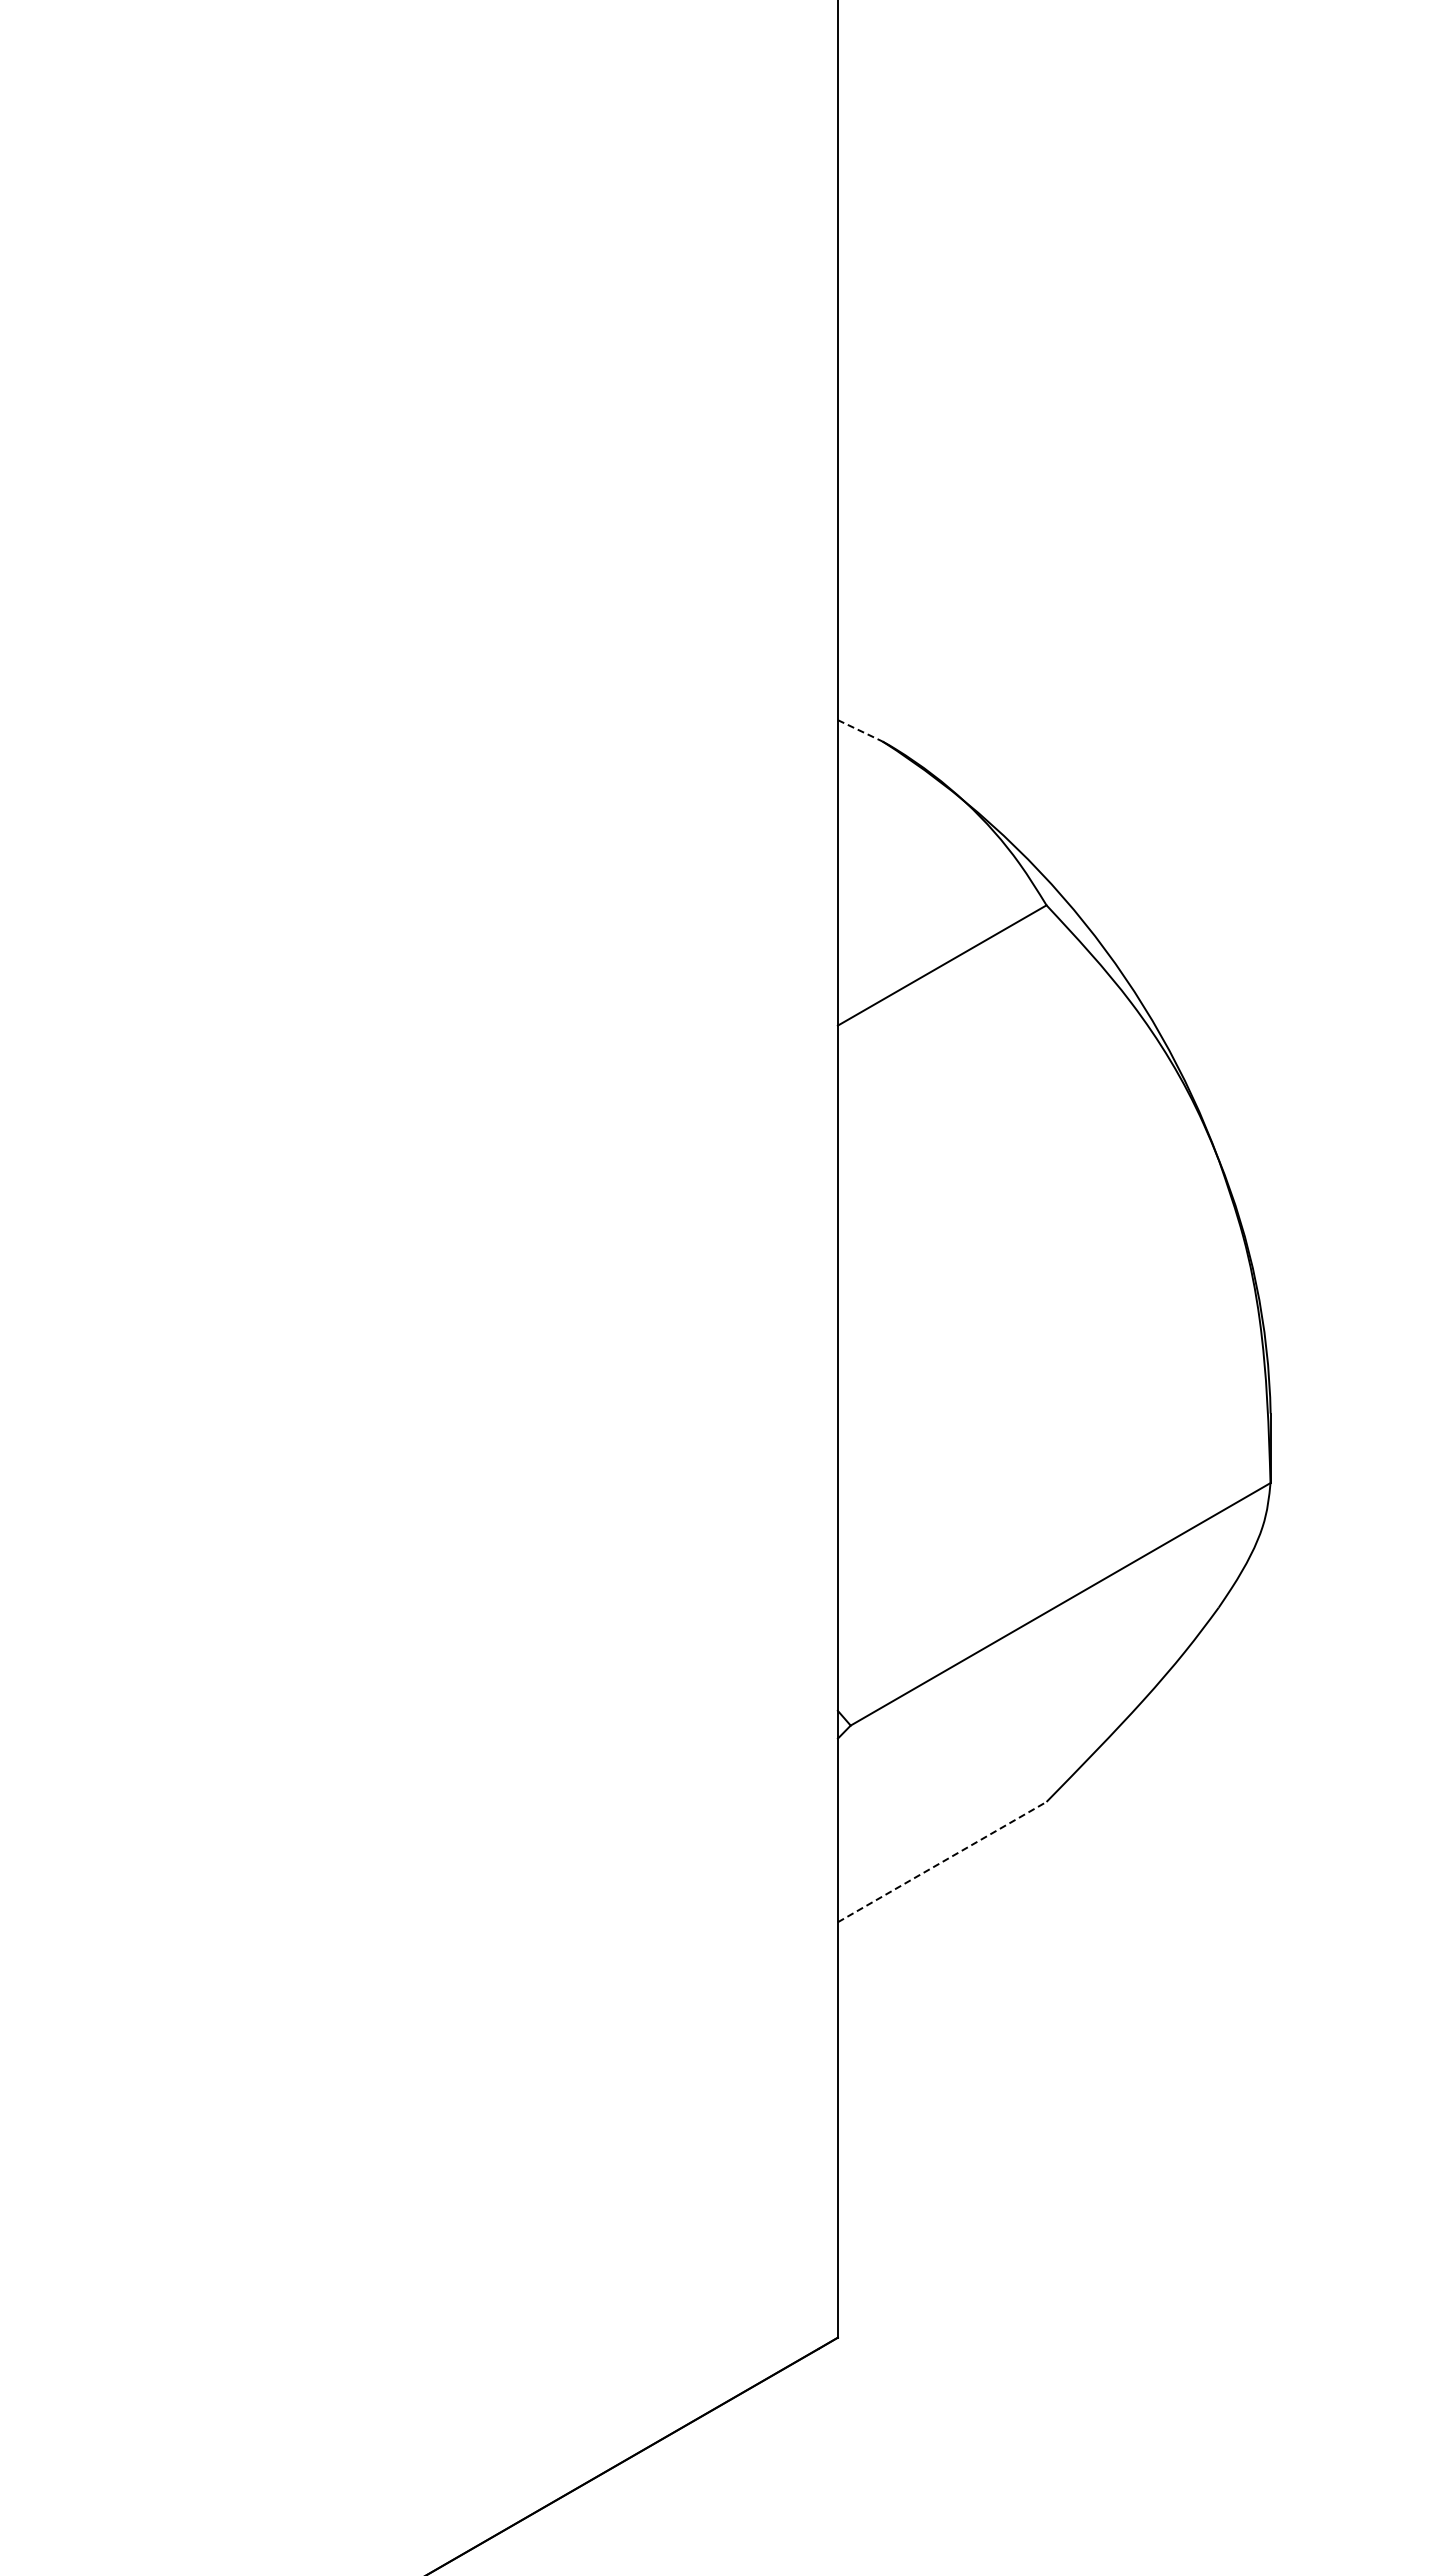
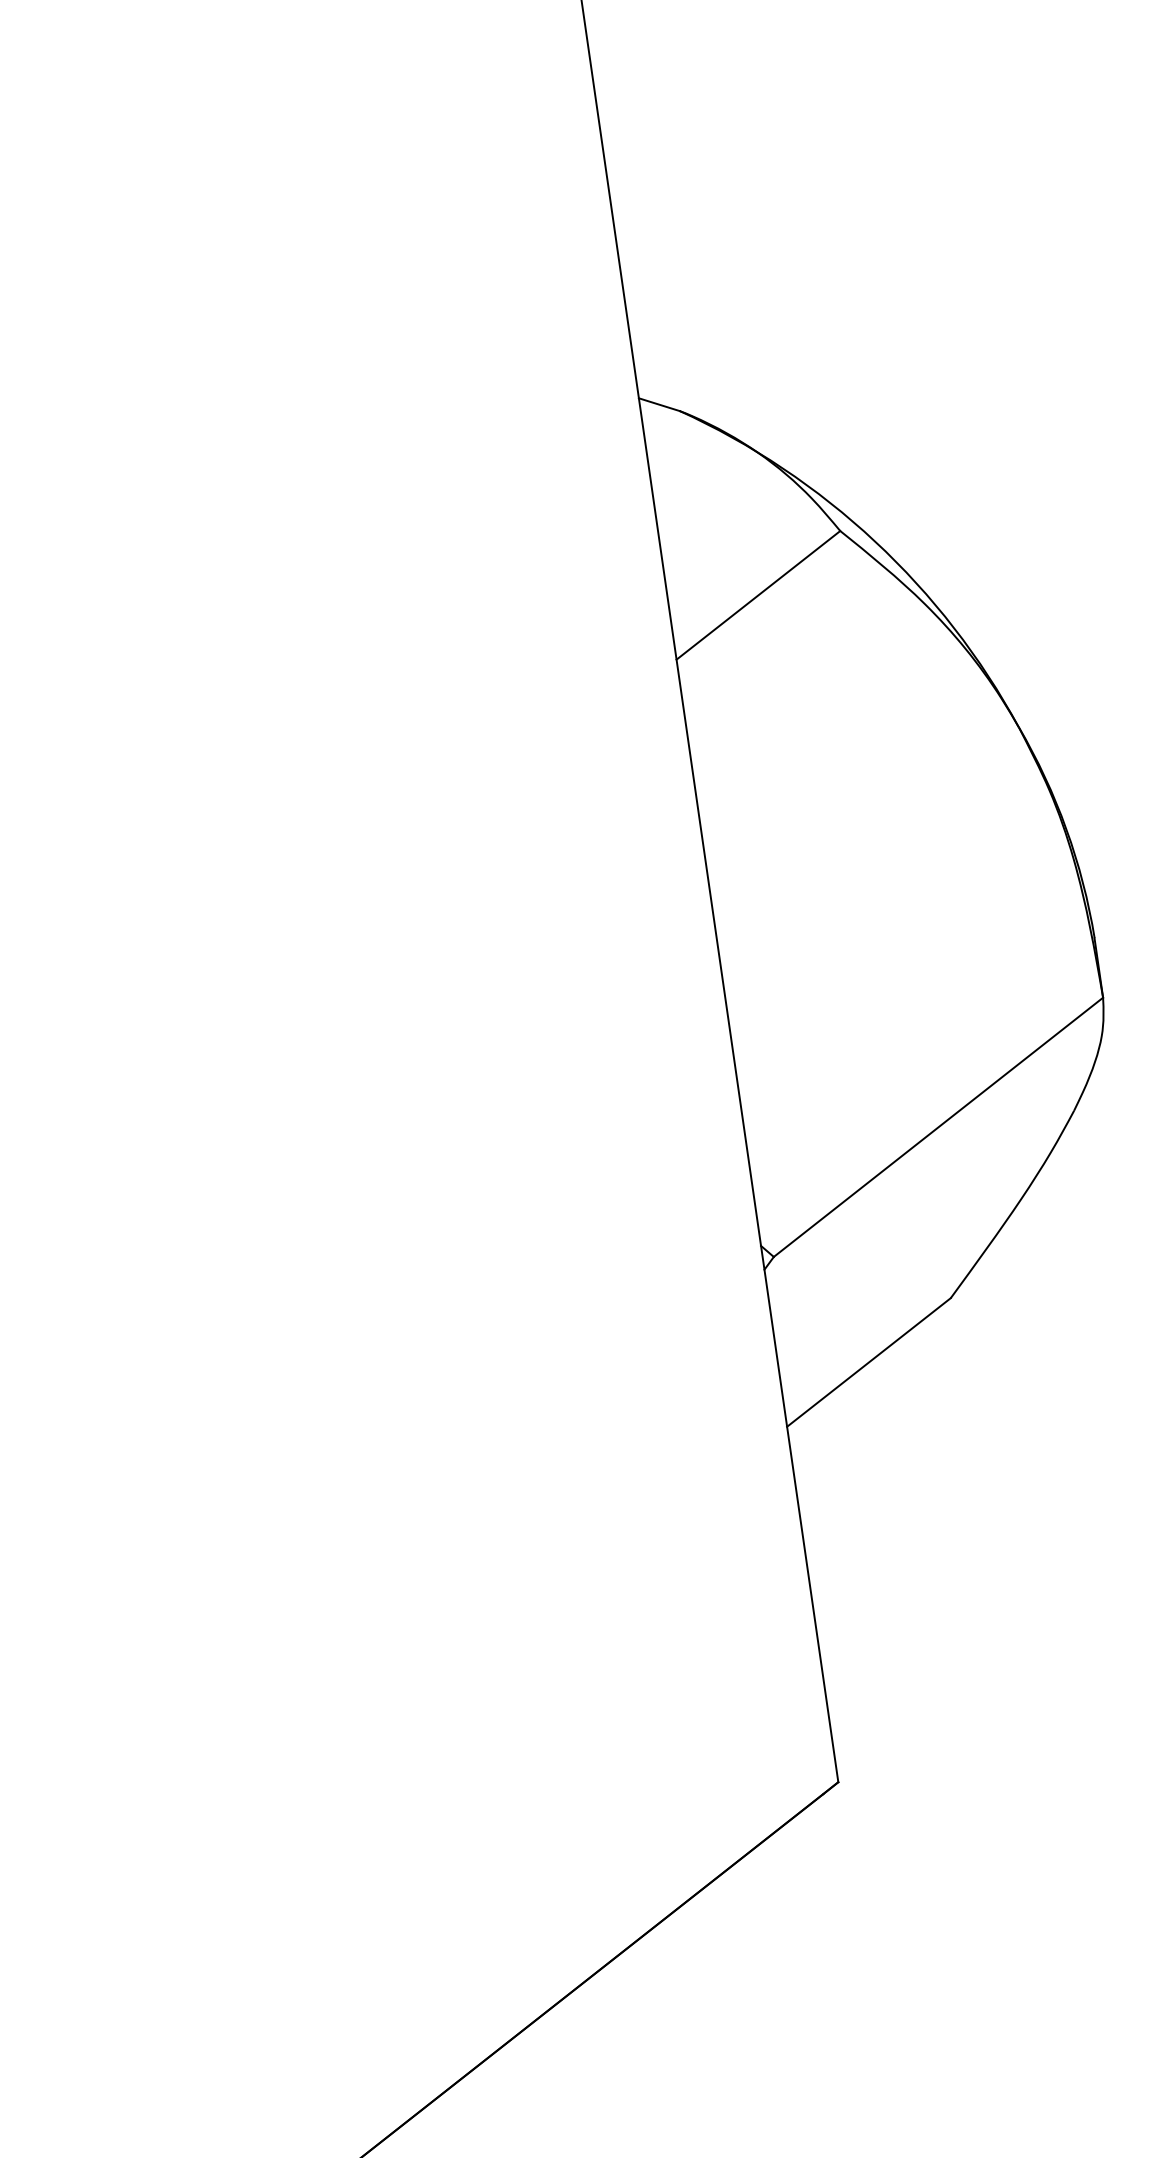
line: (860, 730) -> (659, 404), dashed -> solid
line: (942, 1861) -> (869, 1361), dashed -> solid

